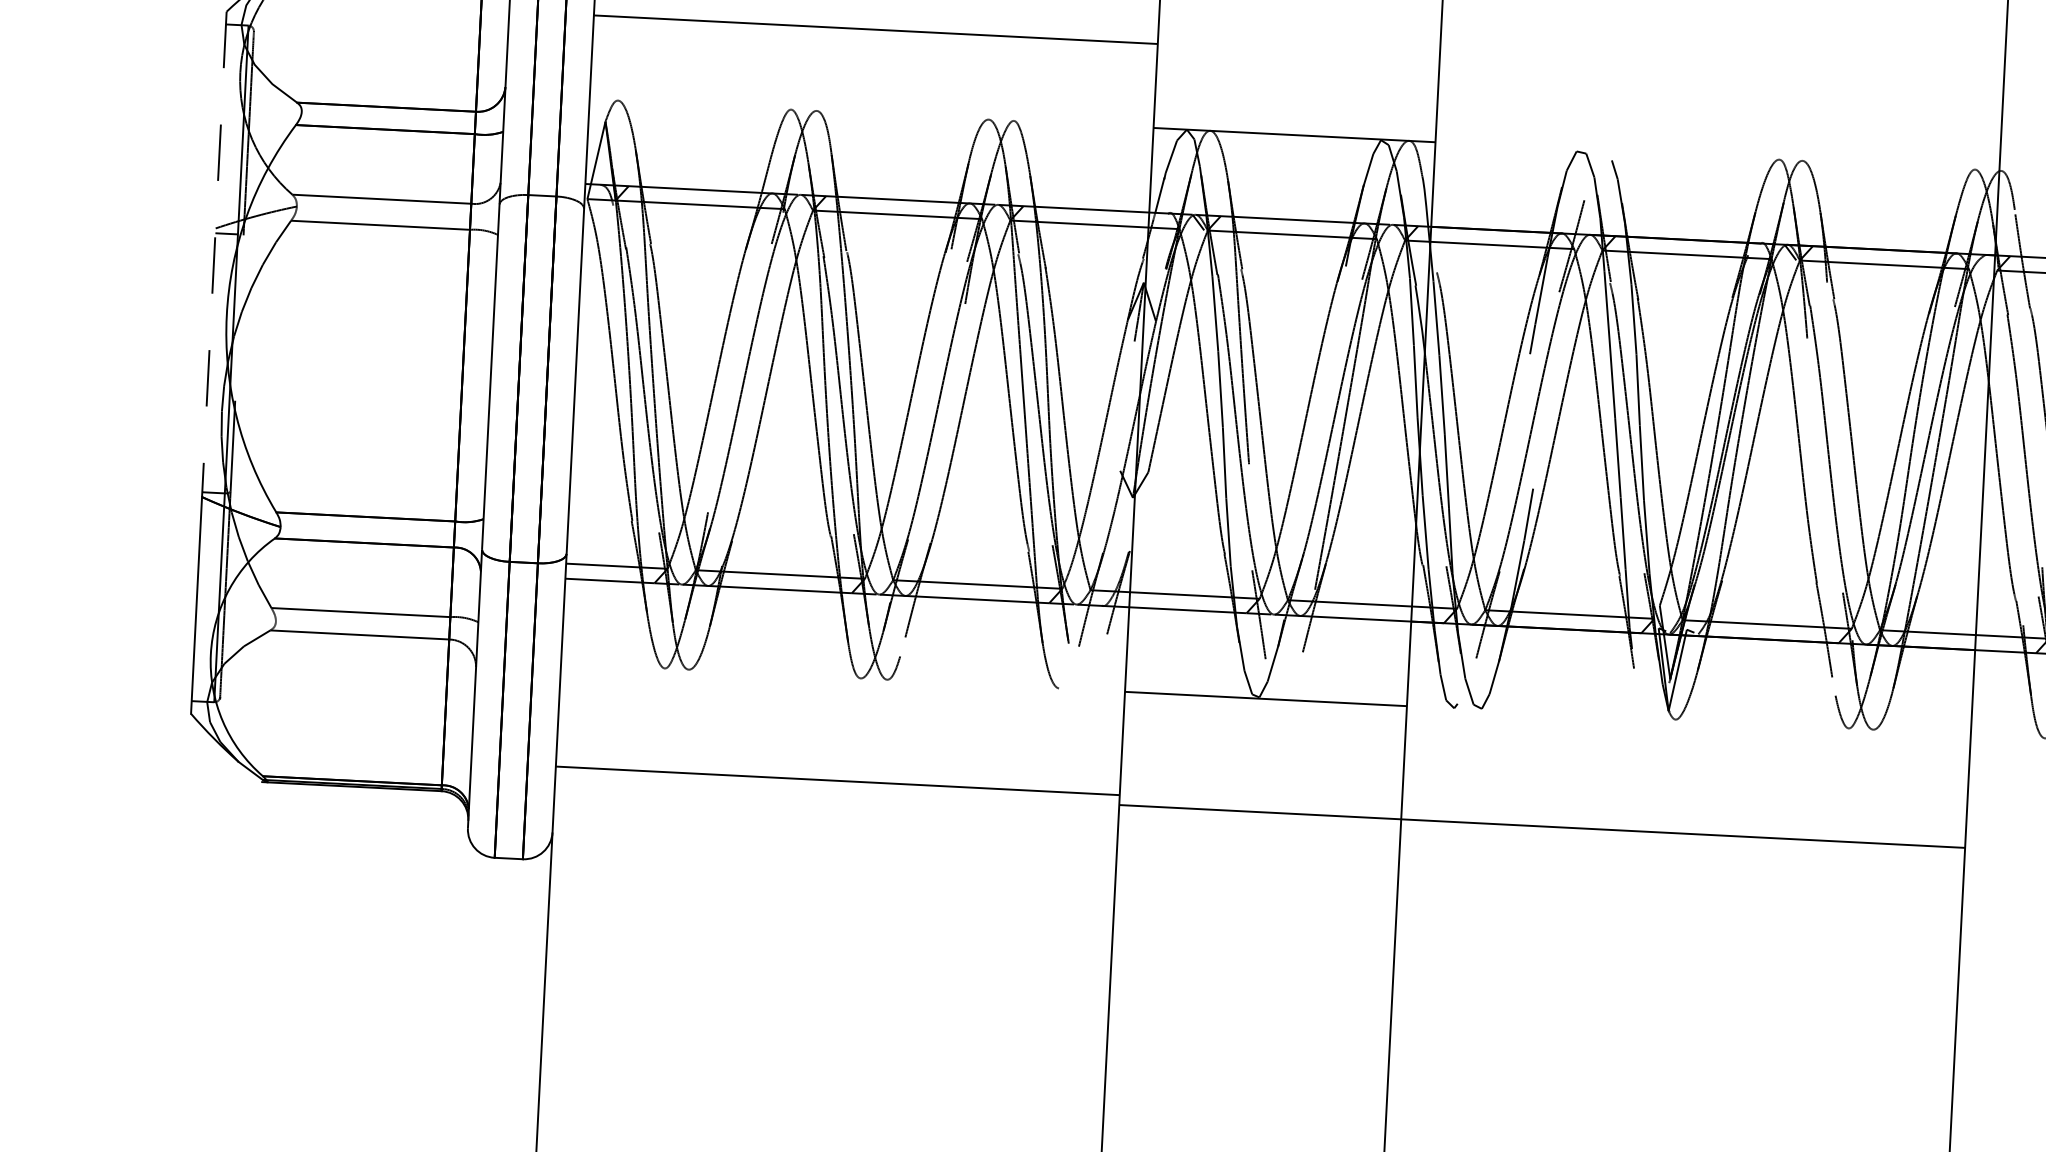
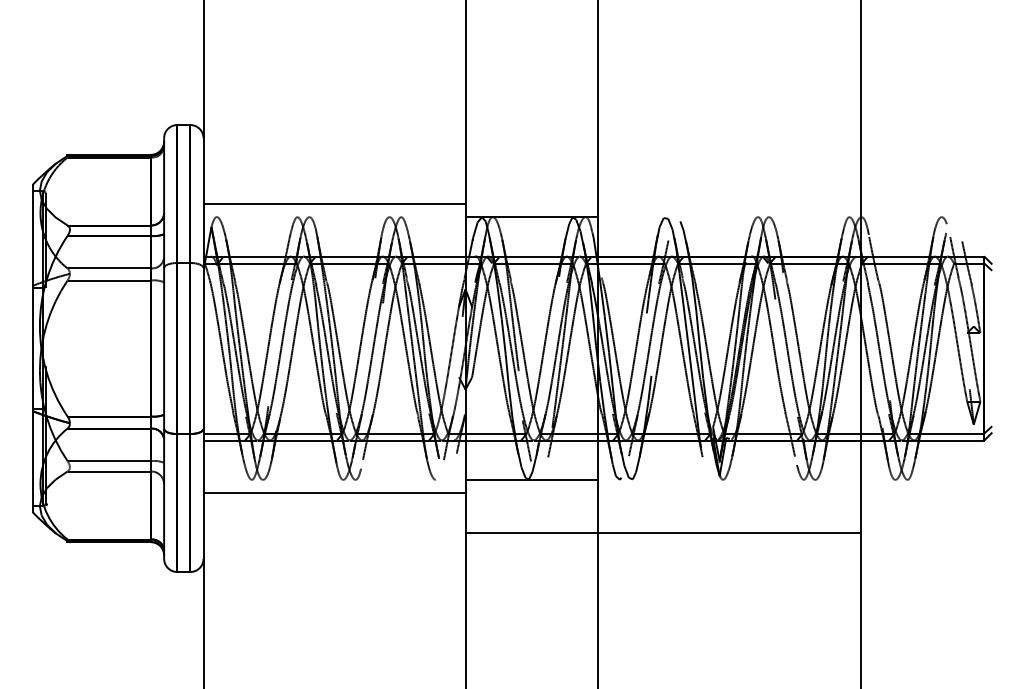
line: (874, 28) -> (334, 203), moved
line: (213, 255) -> (32, 298), dashed -> solid
line: (836, 781) -> (334, 493), moved

